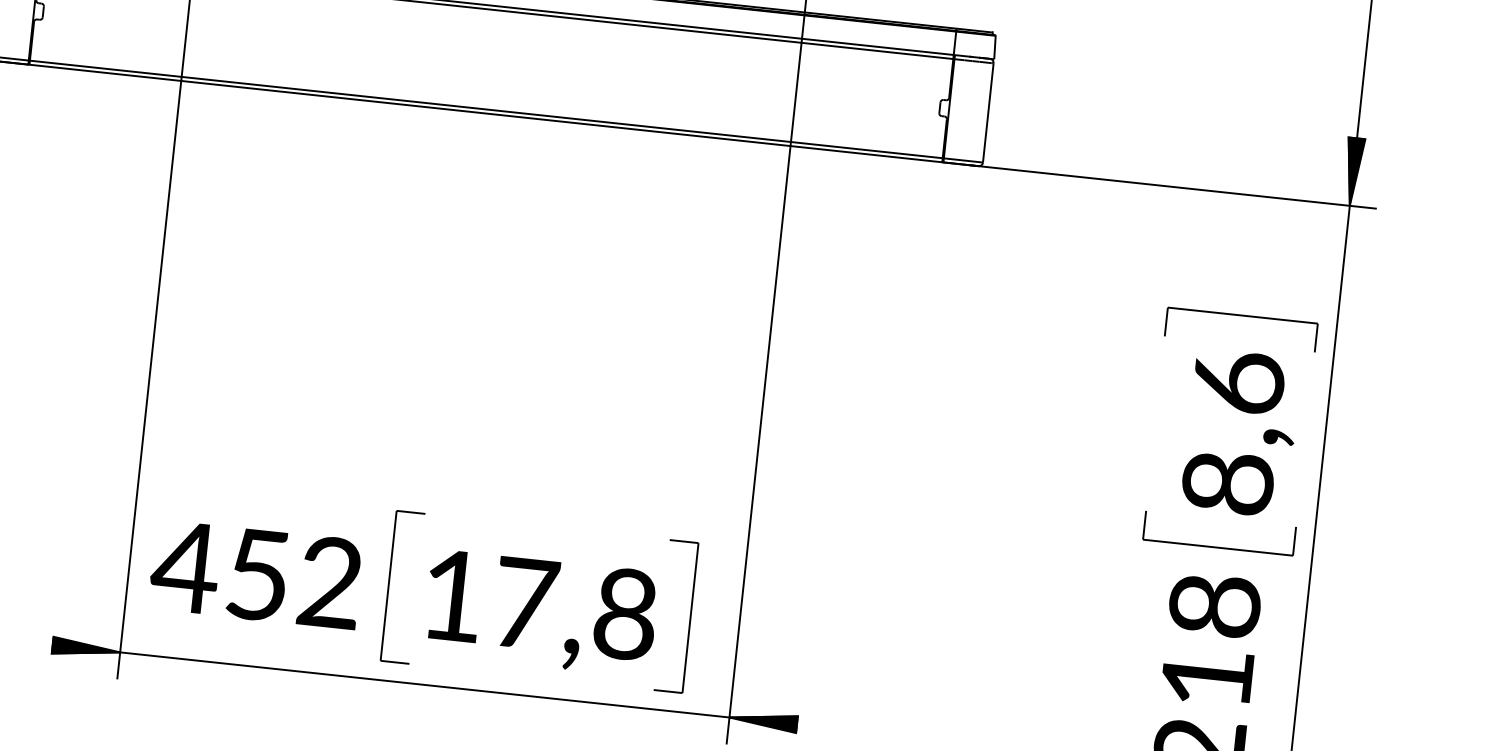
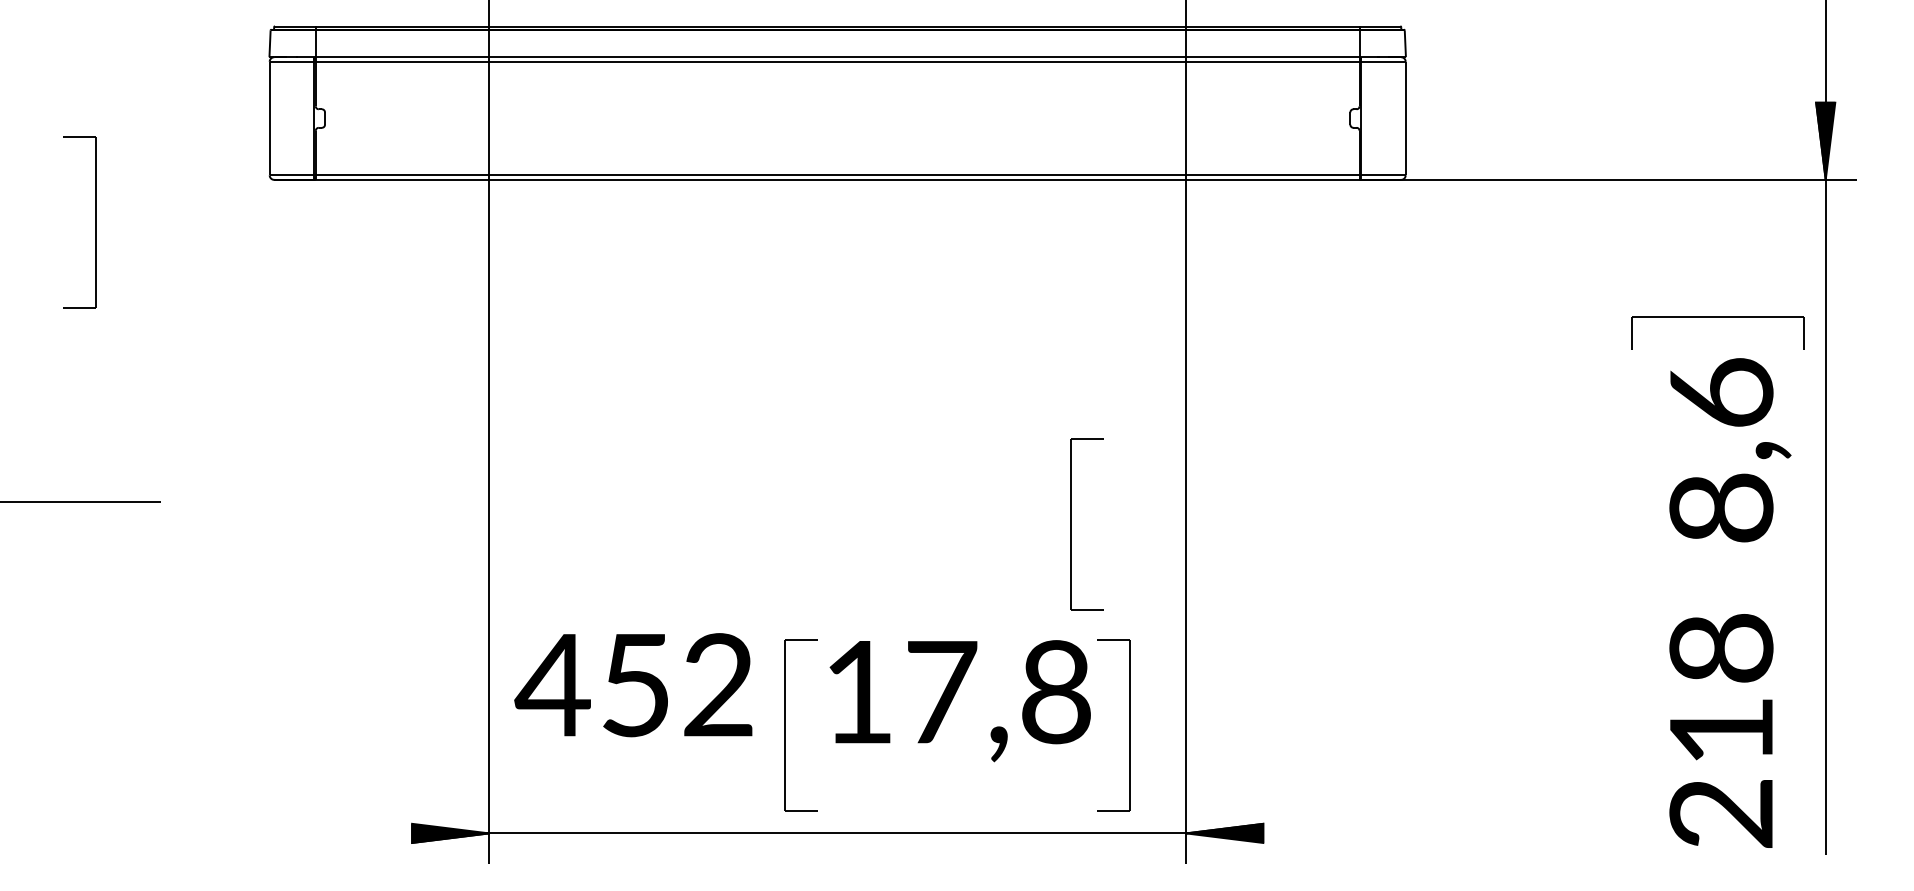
part: (658, 436) -> (1071, 524), added
part: (1217, 546) -> (1717, 581), removed
text: (255, 575) -> (633, 685), moved
text: (540, 613) -> (959, 701), moved

